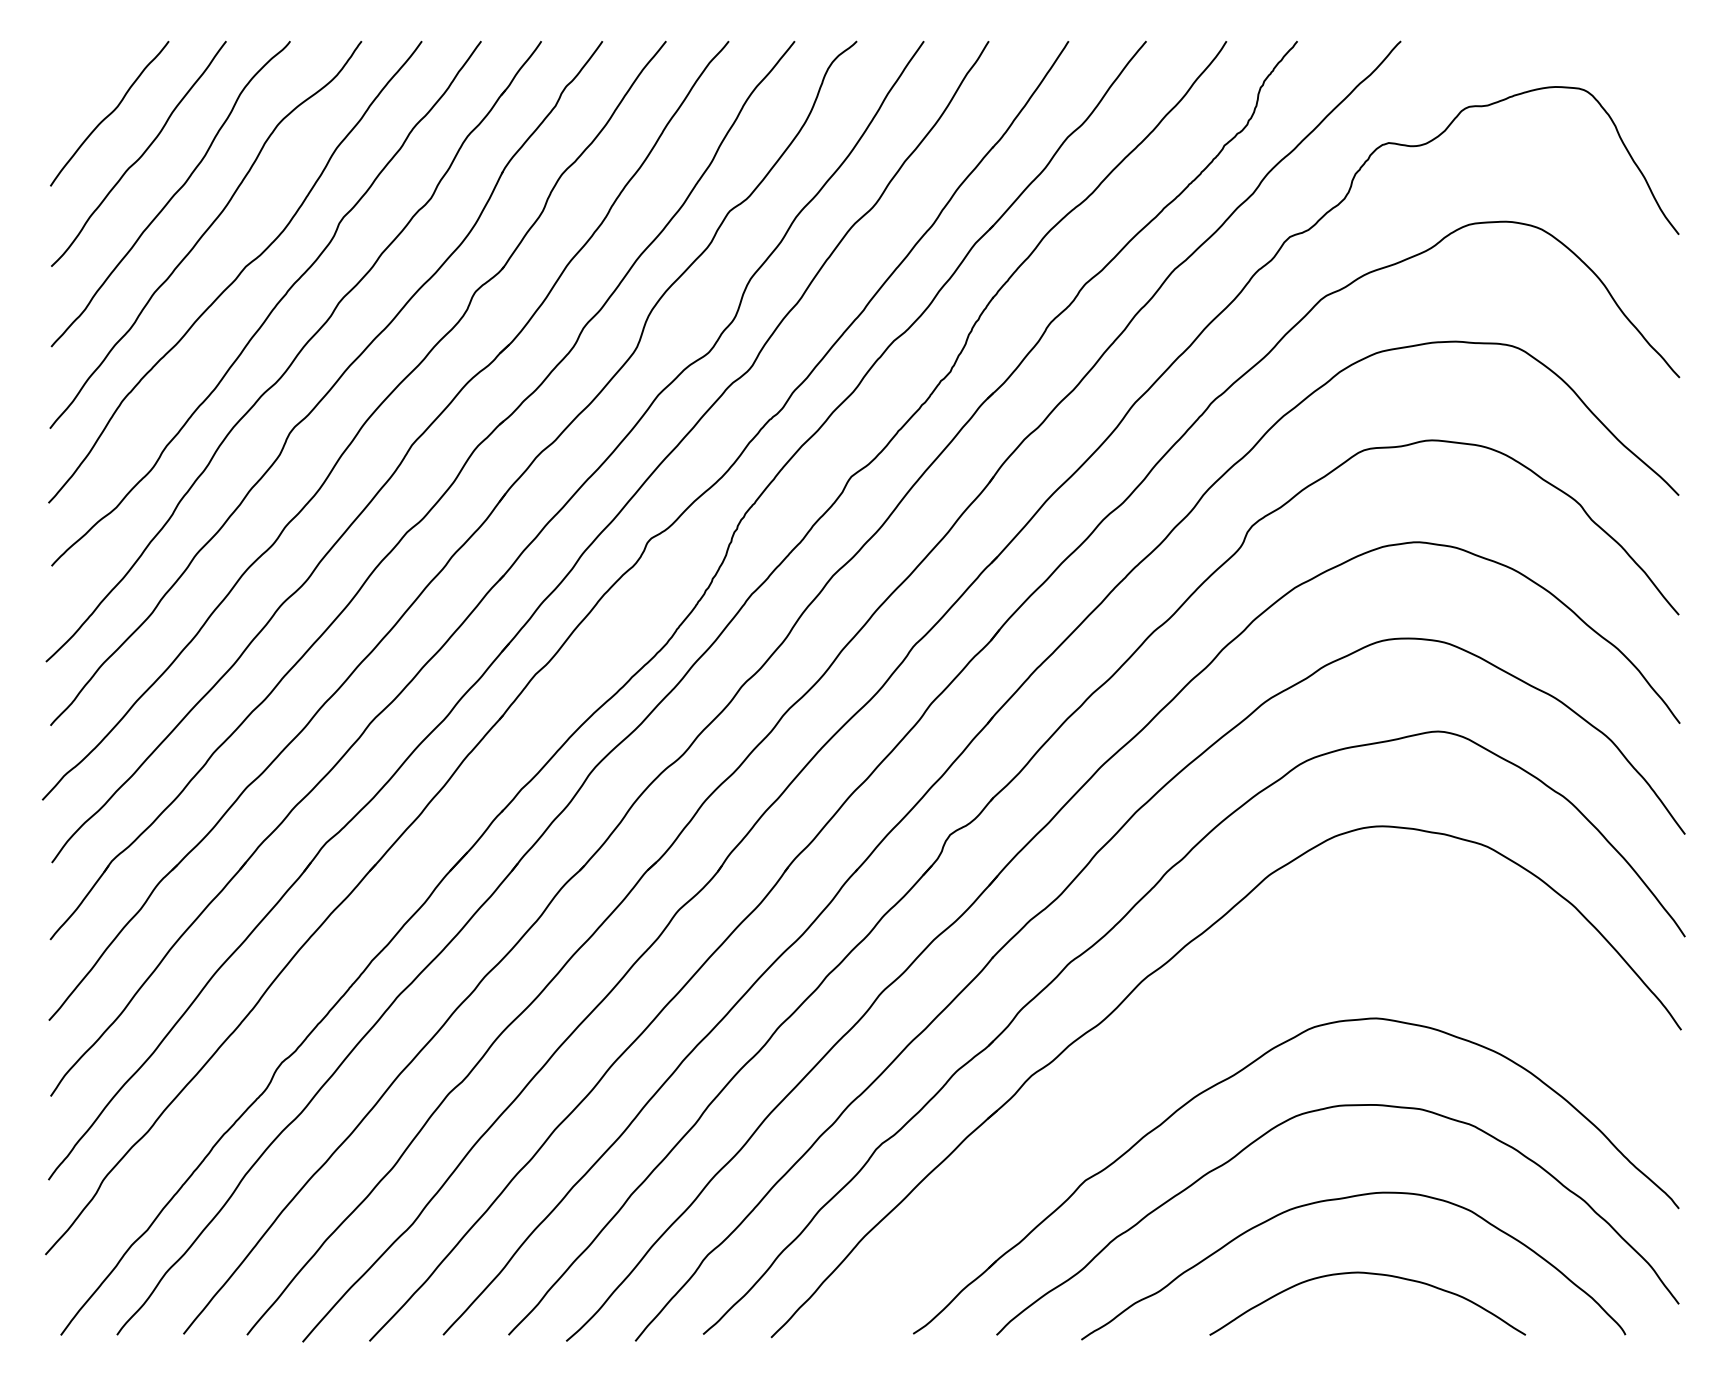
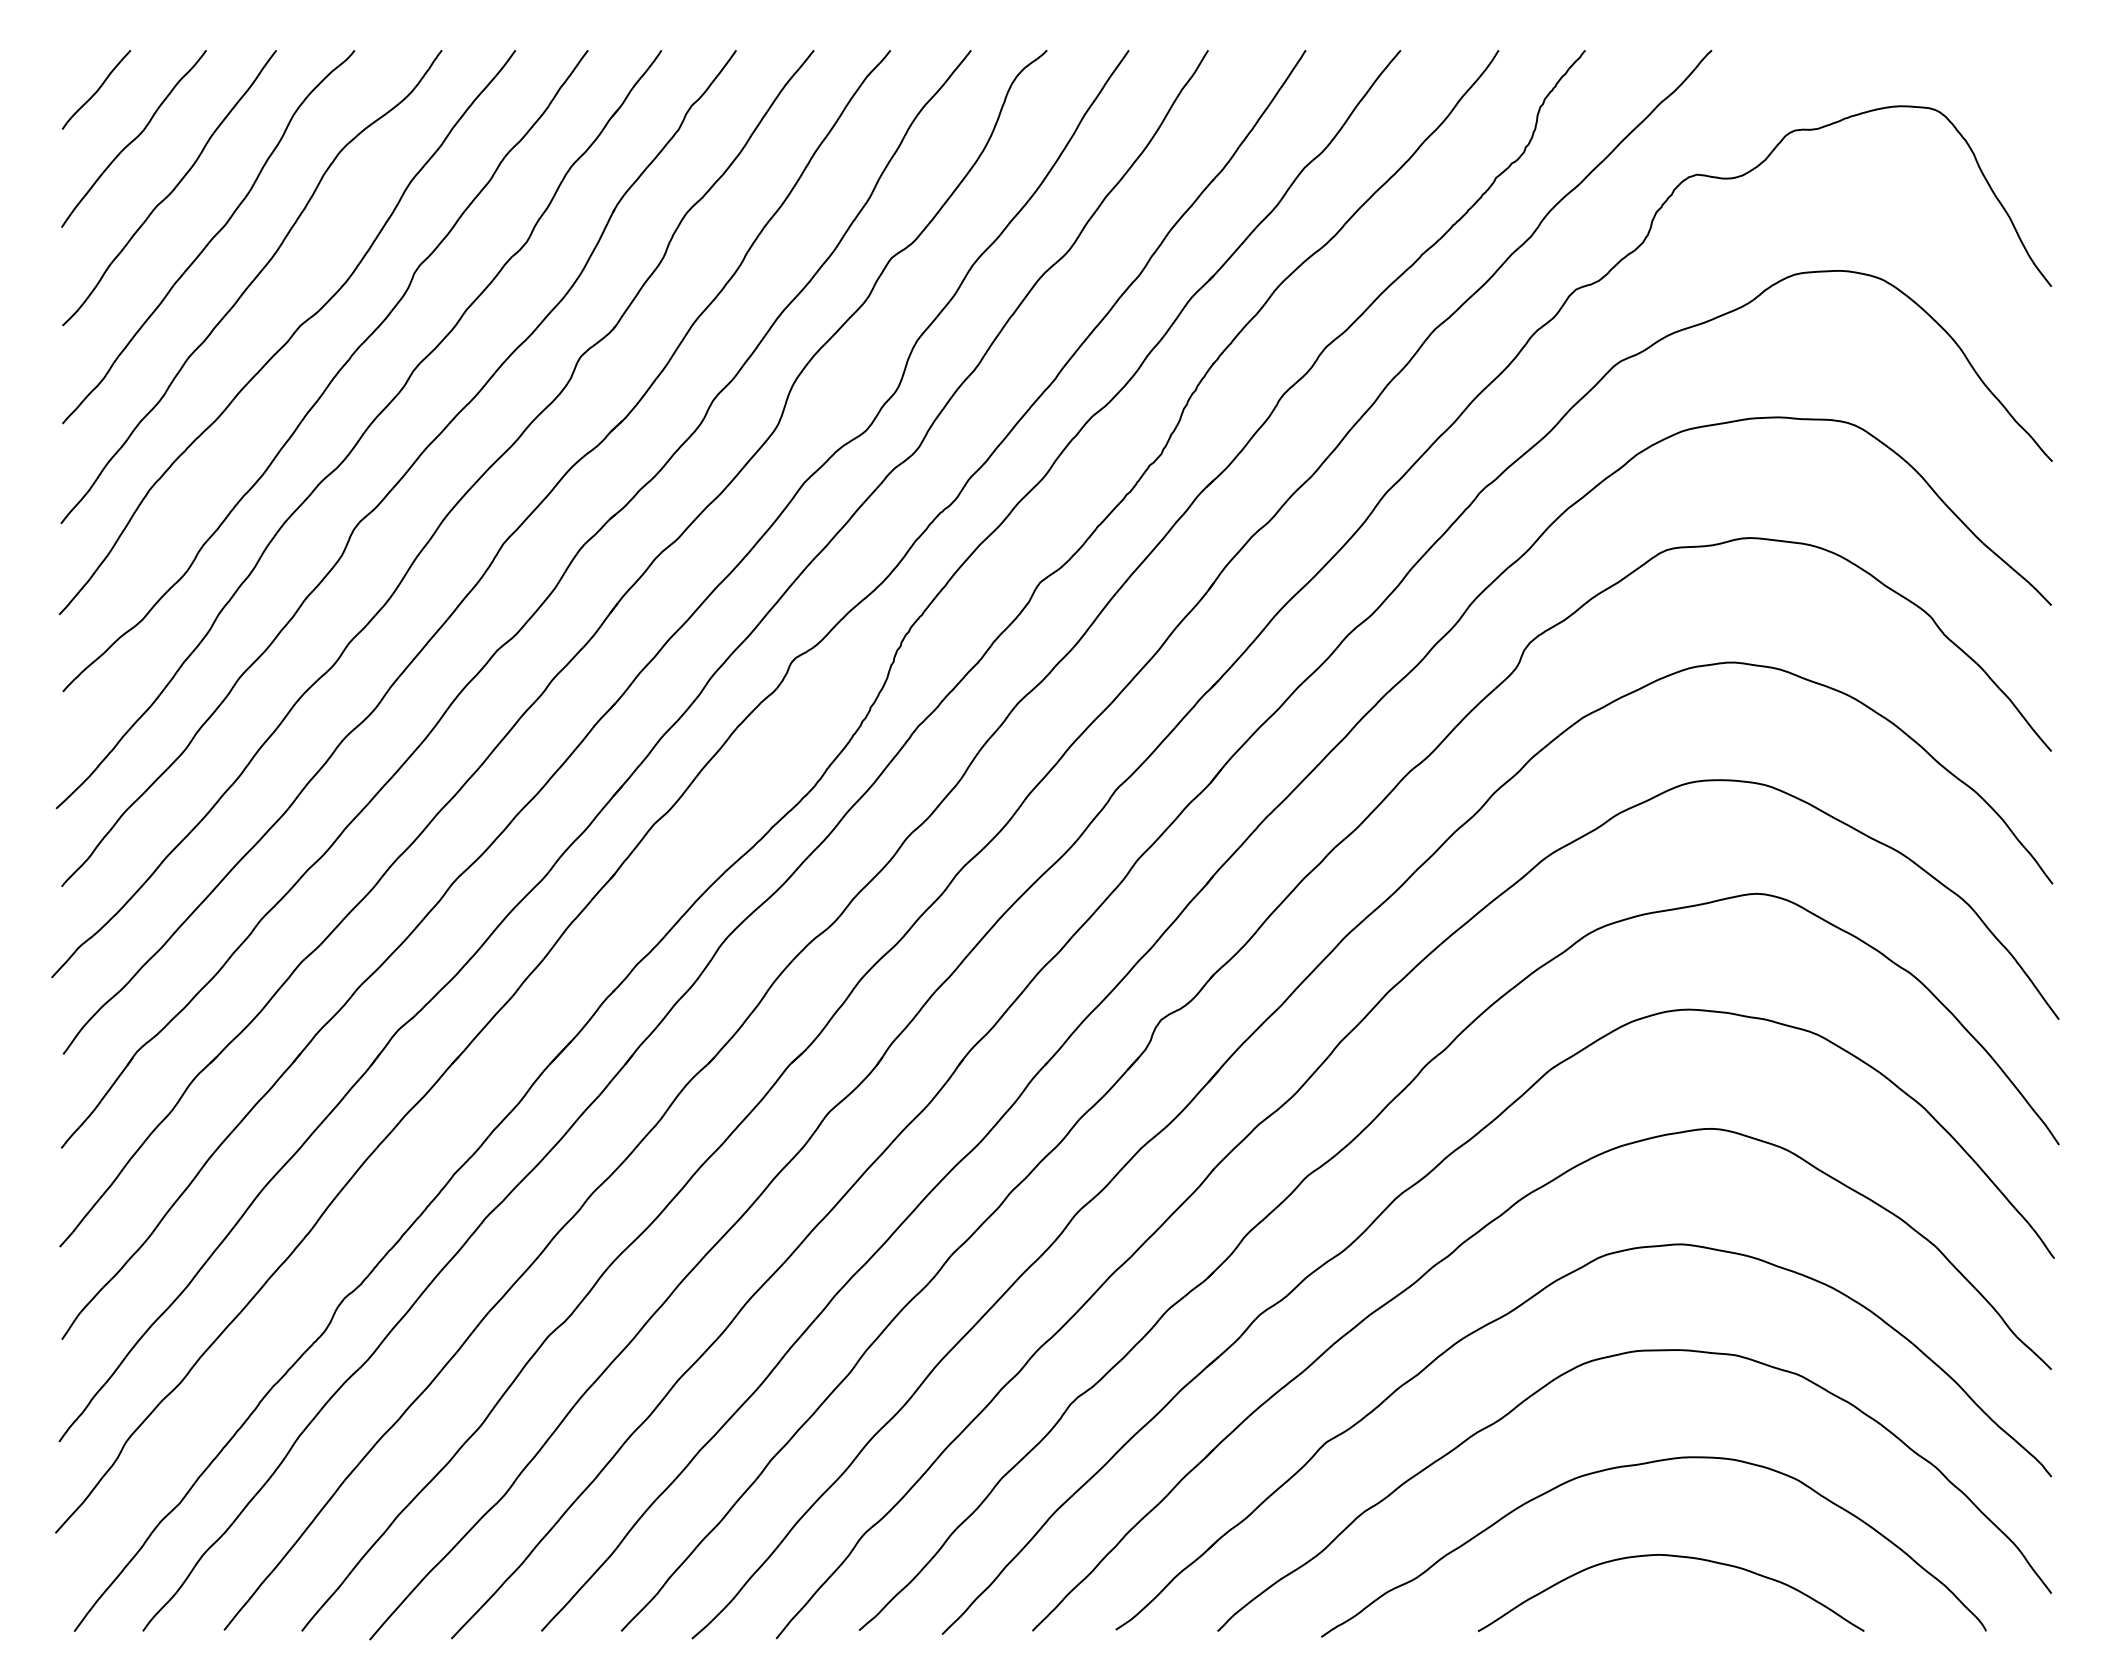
curve: (79, 73) -> (97, 89), added
part: (1185, 1029) -> (1448, 1257), added

